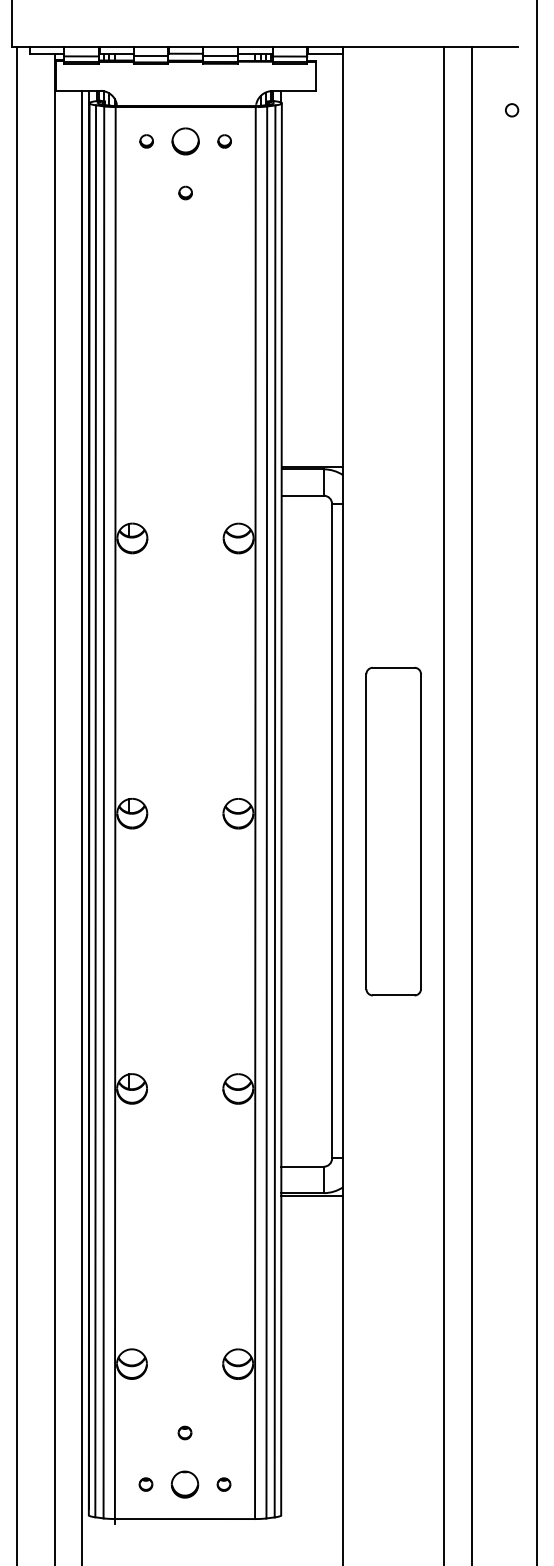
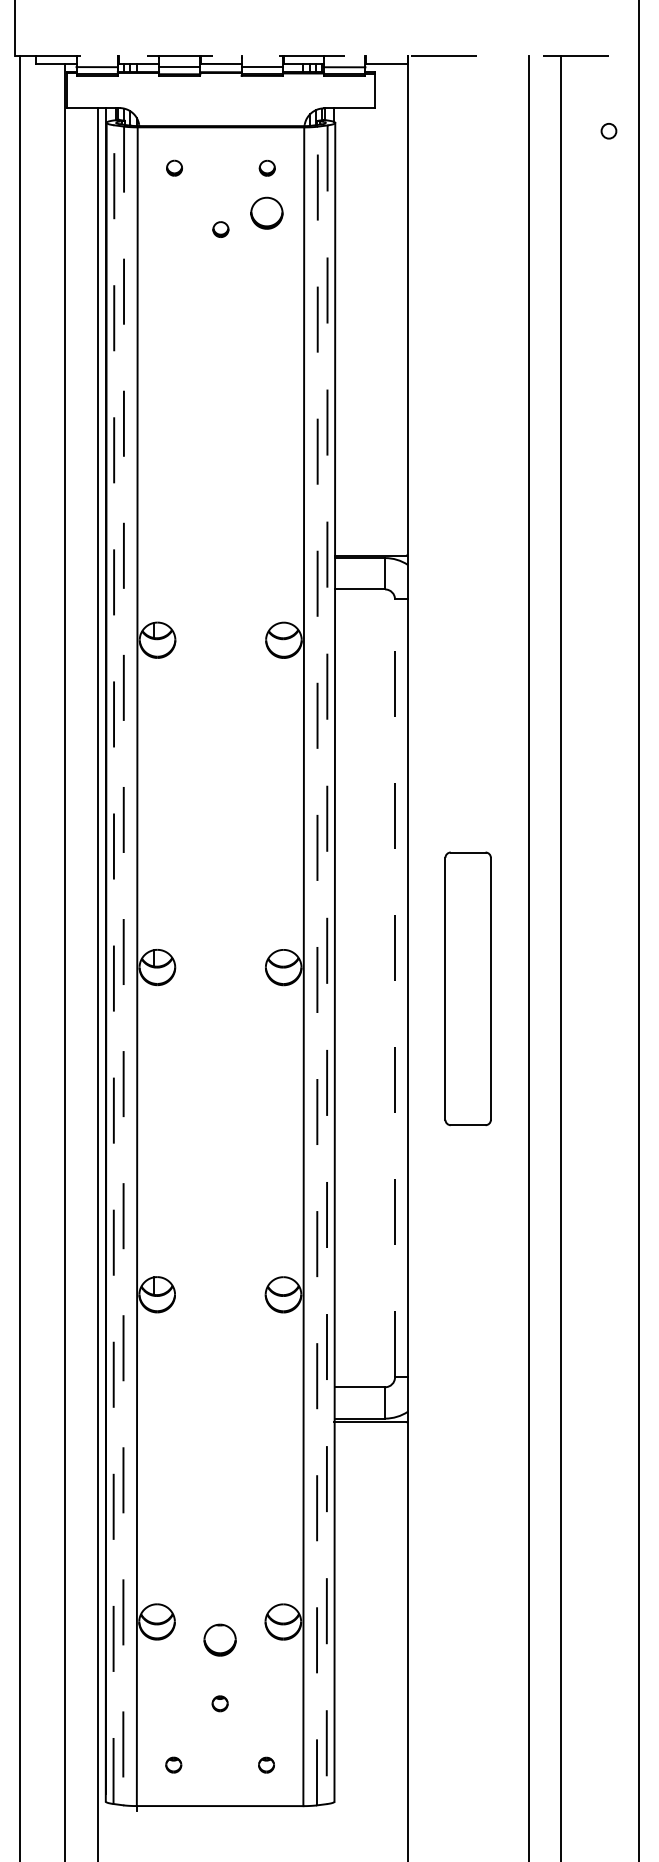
line: (265, 46) -> (315, 55), solid -> dashed
part: (185, 140) -> (266, 212), moved
line: (95, 811) -> (113, 964), solid -> dashed
line: (103, 812) -> (123, 966), solid -> dashed
line: (266, 812) -> (317, 965), solid -> dashed
line: (275, 812) -> (327, 965), solid -> dashed
line: (332, 830) -> (395, 987), solid -> dashed
part: (393, 831) -> (467, 988), size x0.7
part: (184, 1484) -> (219, 1639), moved

